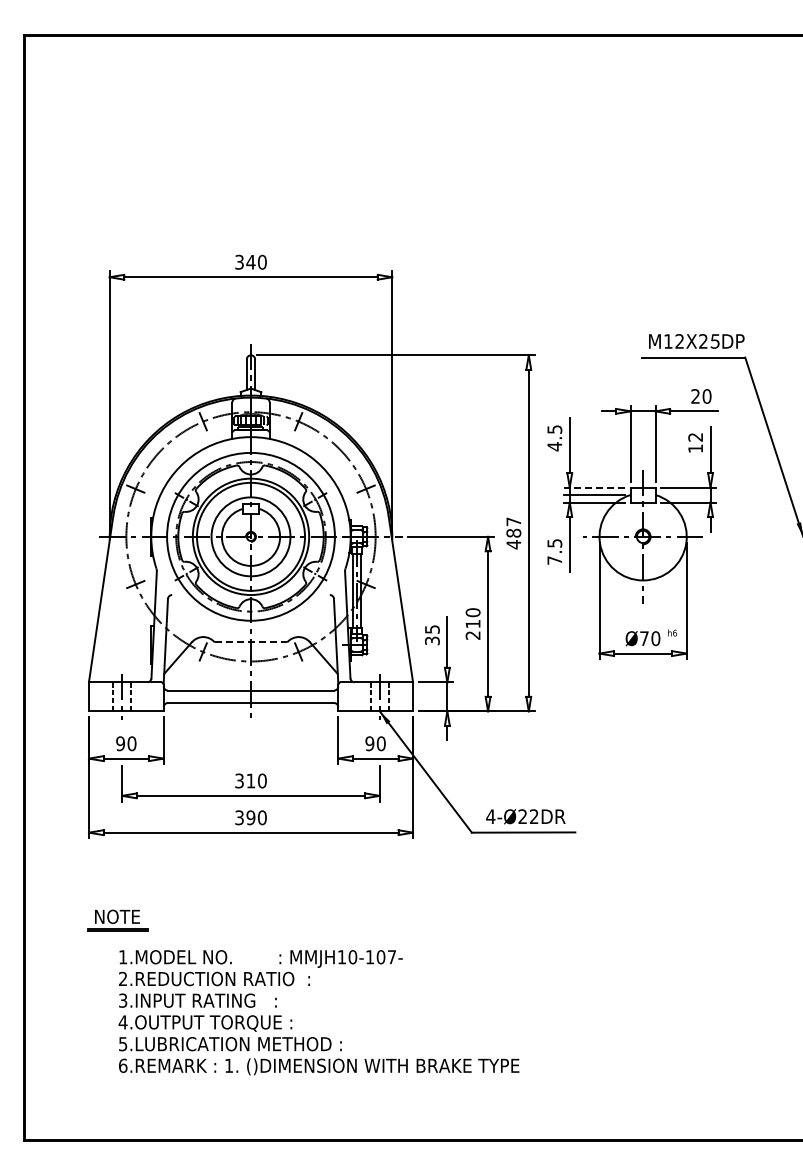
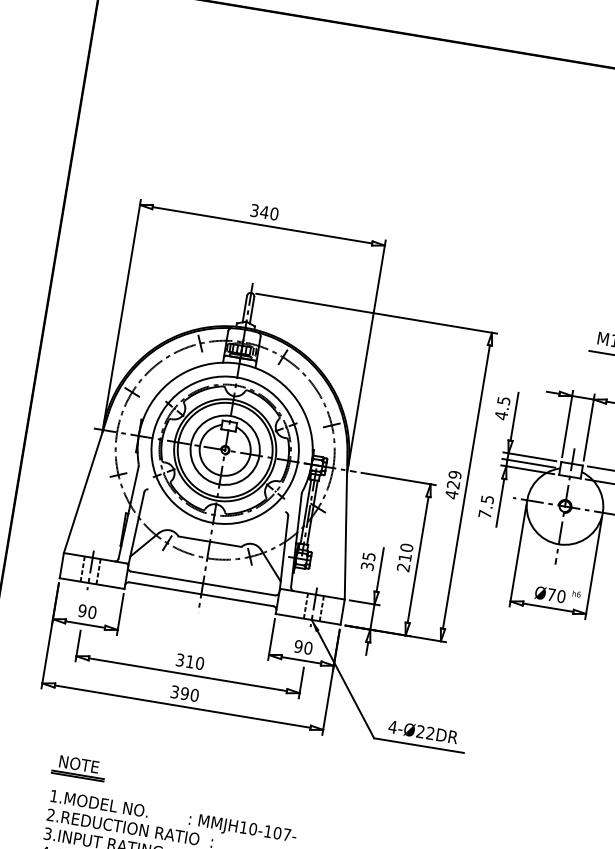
line: (593, 487) -> (529, 456), dashed -> solid
text: (513, 527) -> (454, 479), 487 -> 429
line: (251, 642) -> (210, 541), dashed -> solid
part: (117, 920) -> (78, 767), moved

